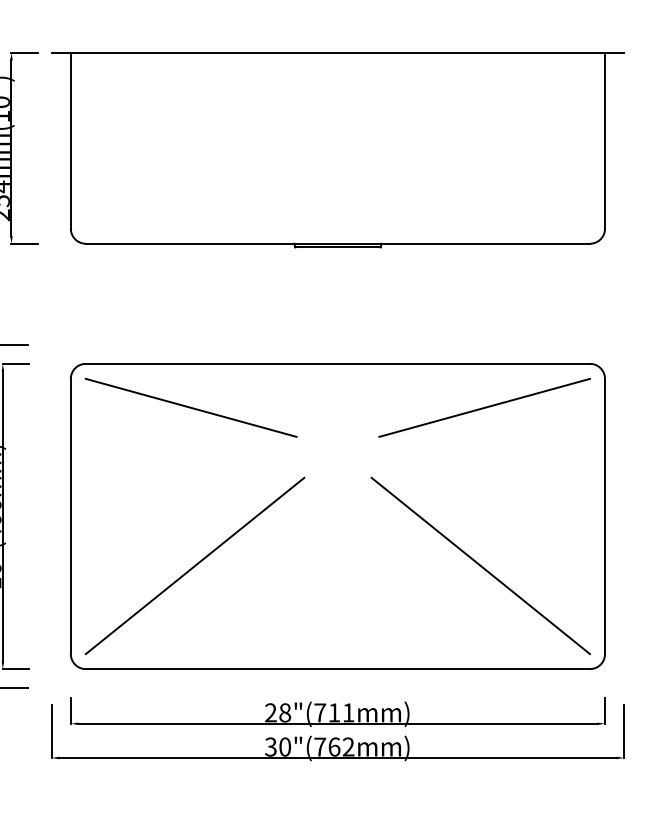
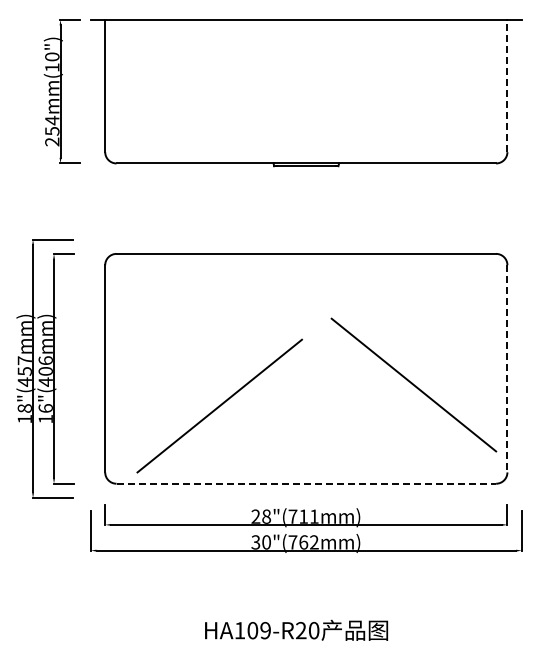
line: (605, 140) -> (507, 85), solid -> dashed
line: (190, 407) -> (195, 286), removed
line: (484, 407) -> (416, 286), removed
line: (605, 516) -> (507, 368), solid -> dashed
line: (194, 565) -> (219, 405), moved
line: (480, 565) -> (413, 384), moved
line: (338, 668) -> (306, 483), solid -> dashed

